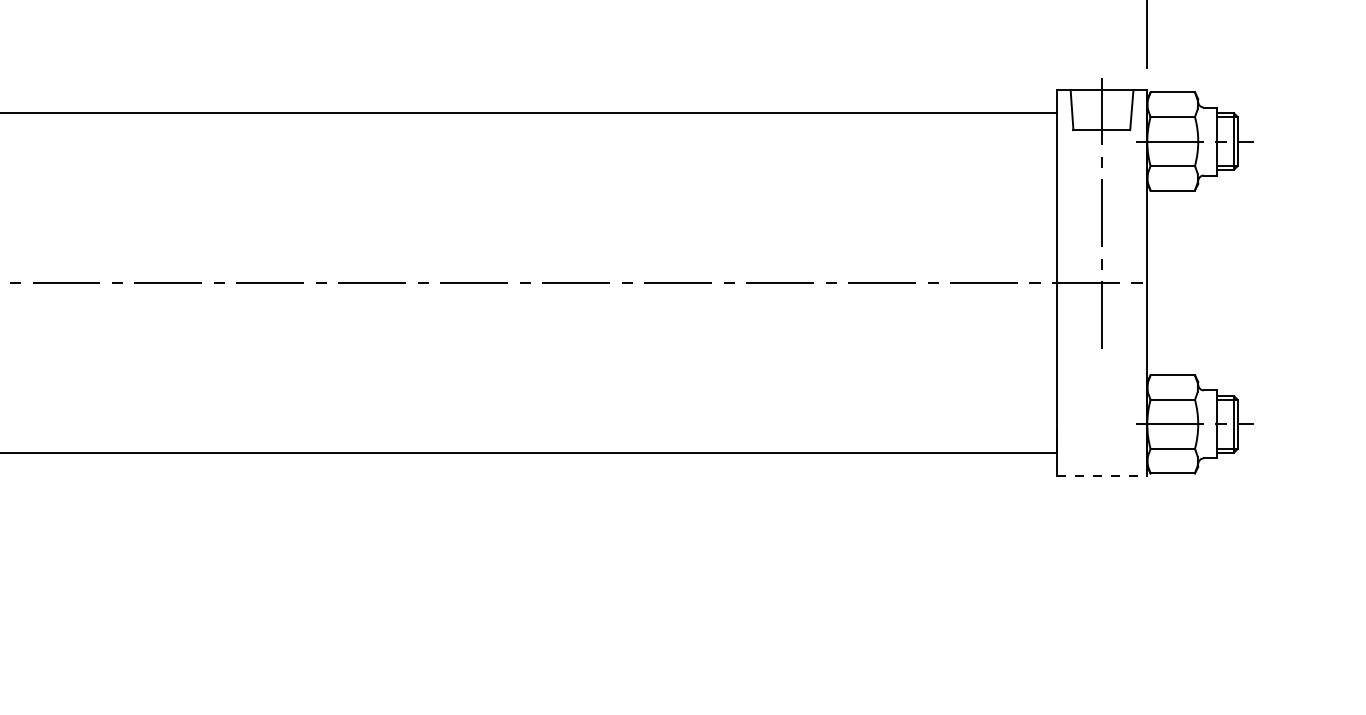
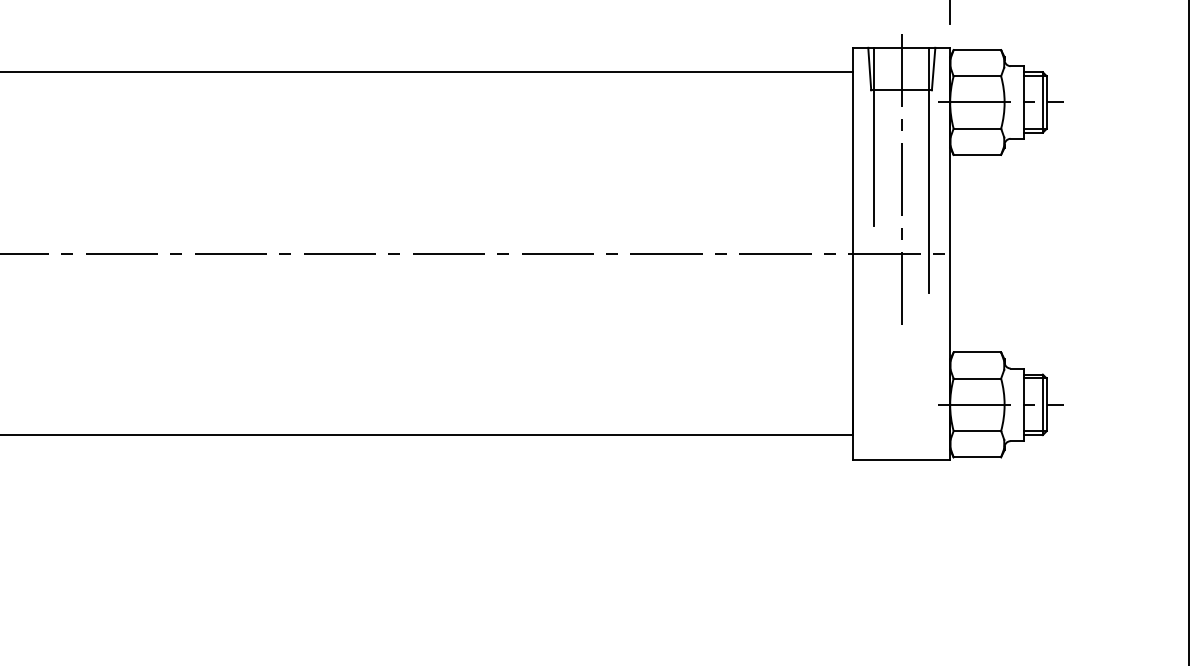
line: (1076, 173) -> (874, 136), added
line: (1127, 204) -> (929, 169), added
line: (1102, 475) -> (902, 459), dashed -> solid

